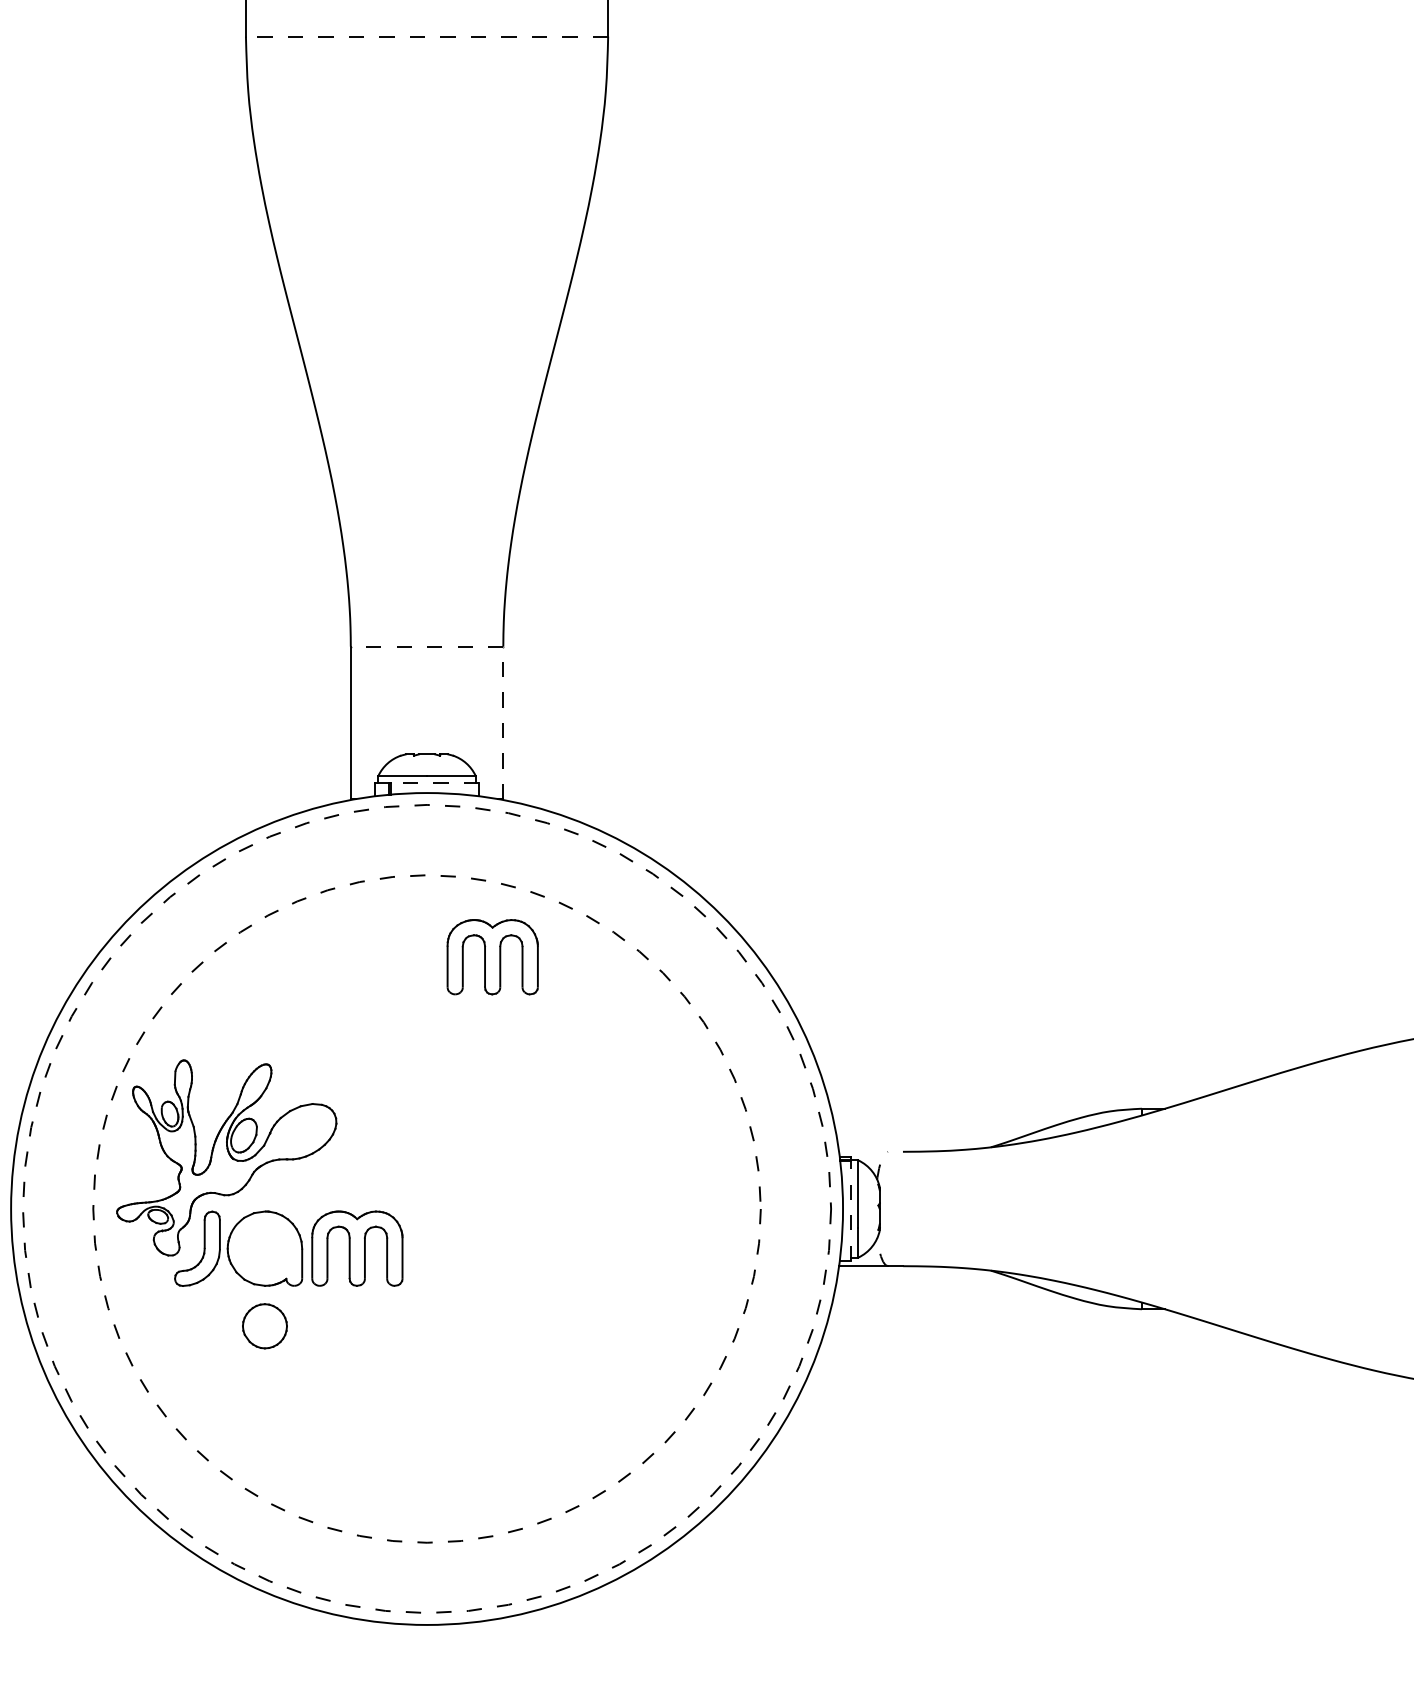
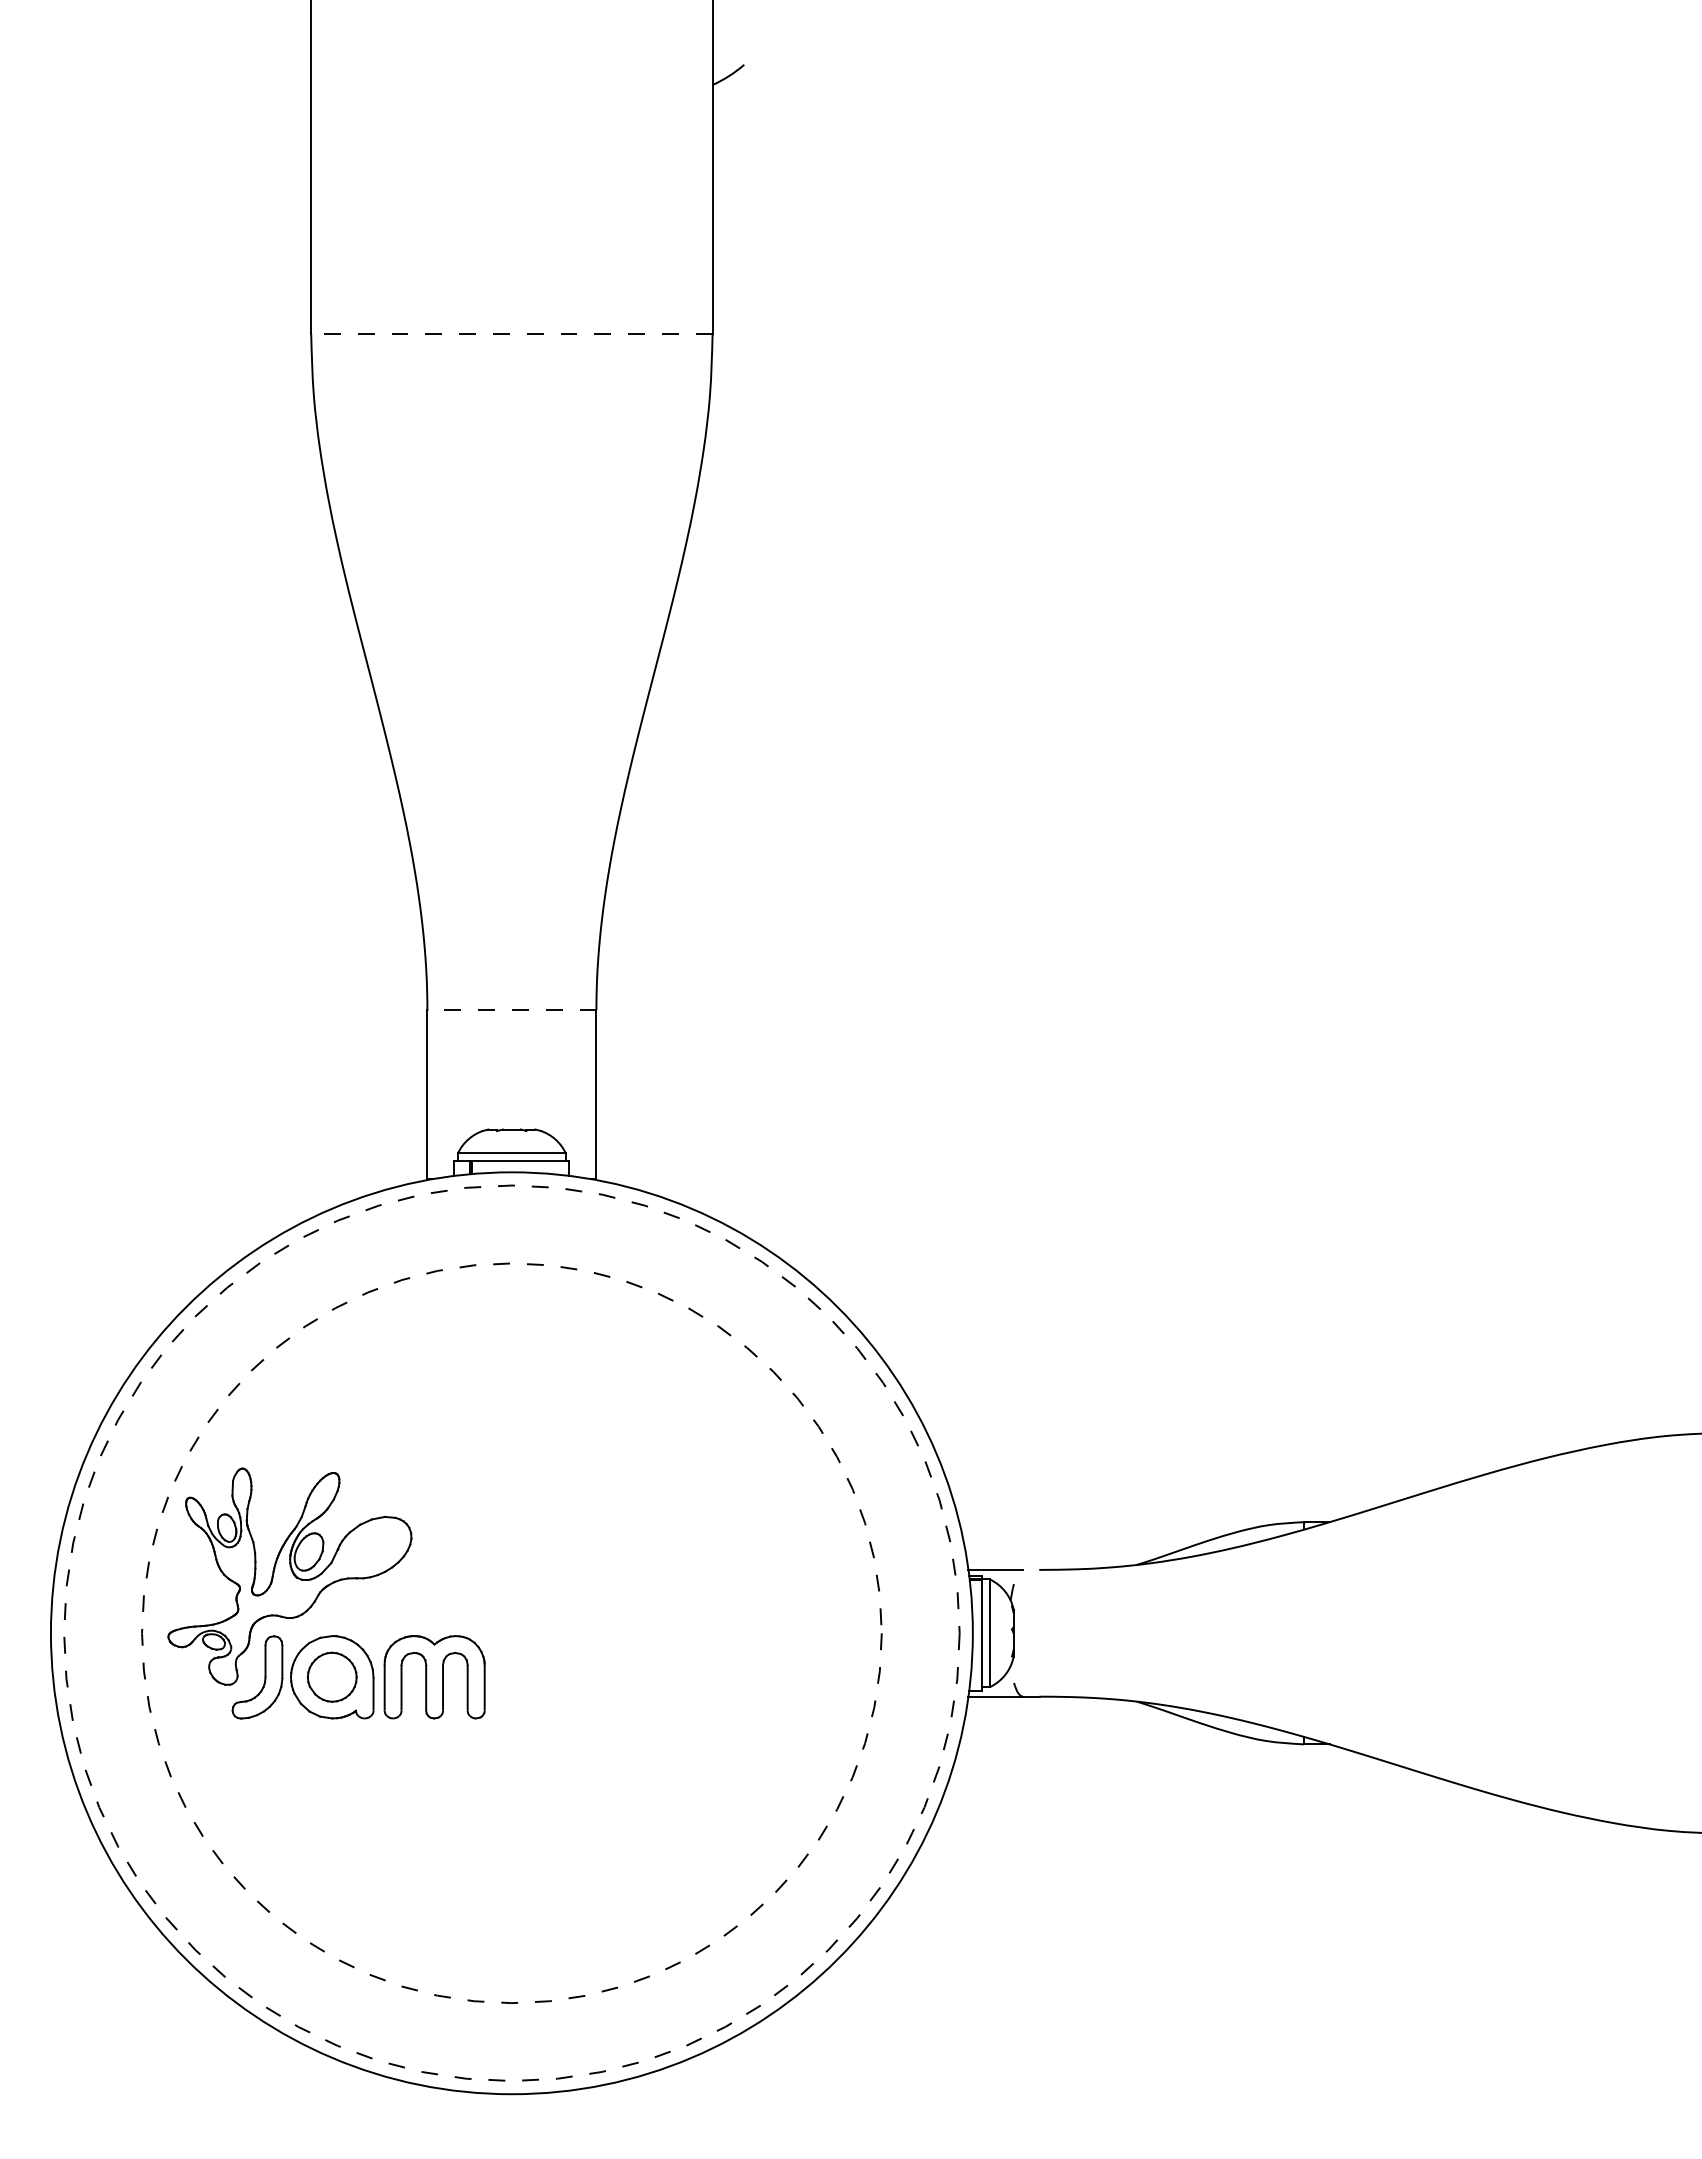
line: (503, 722) -> (596, 1094), dashed -> solid
line: (434, 783) -> (520, 1161), dashed -> solid
part: (492, 957) -> (584, 1354), removed
line: (863, 1151) -> (995, 1569), added
line: (850, 1210) -> (981, 1634), dashed -> solid
part: (264, 1325) -> (331, 1676), moved

